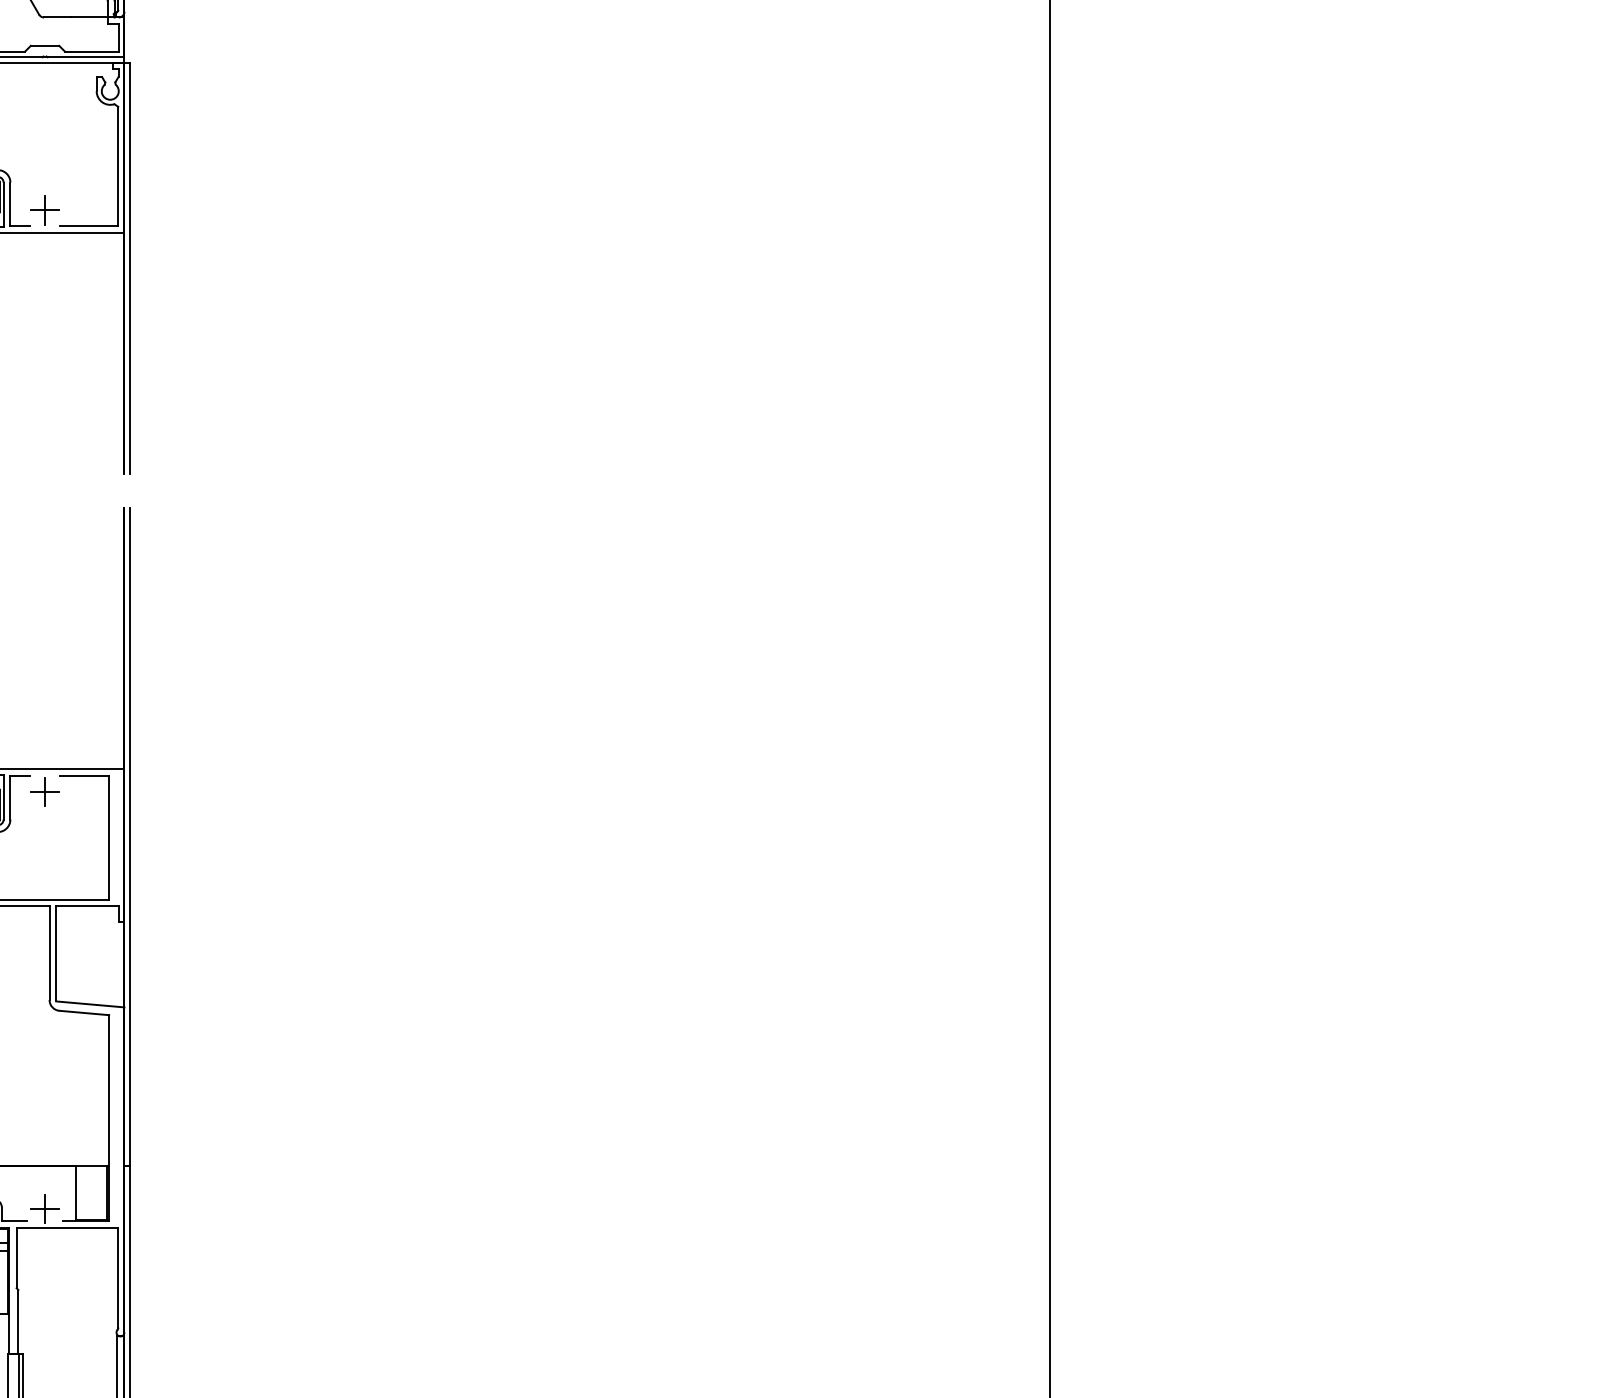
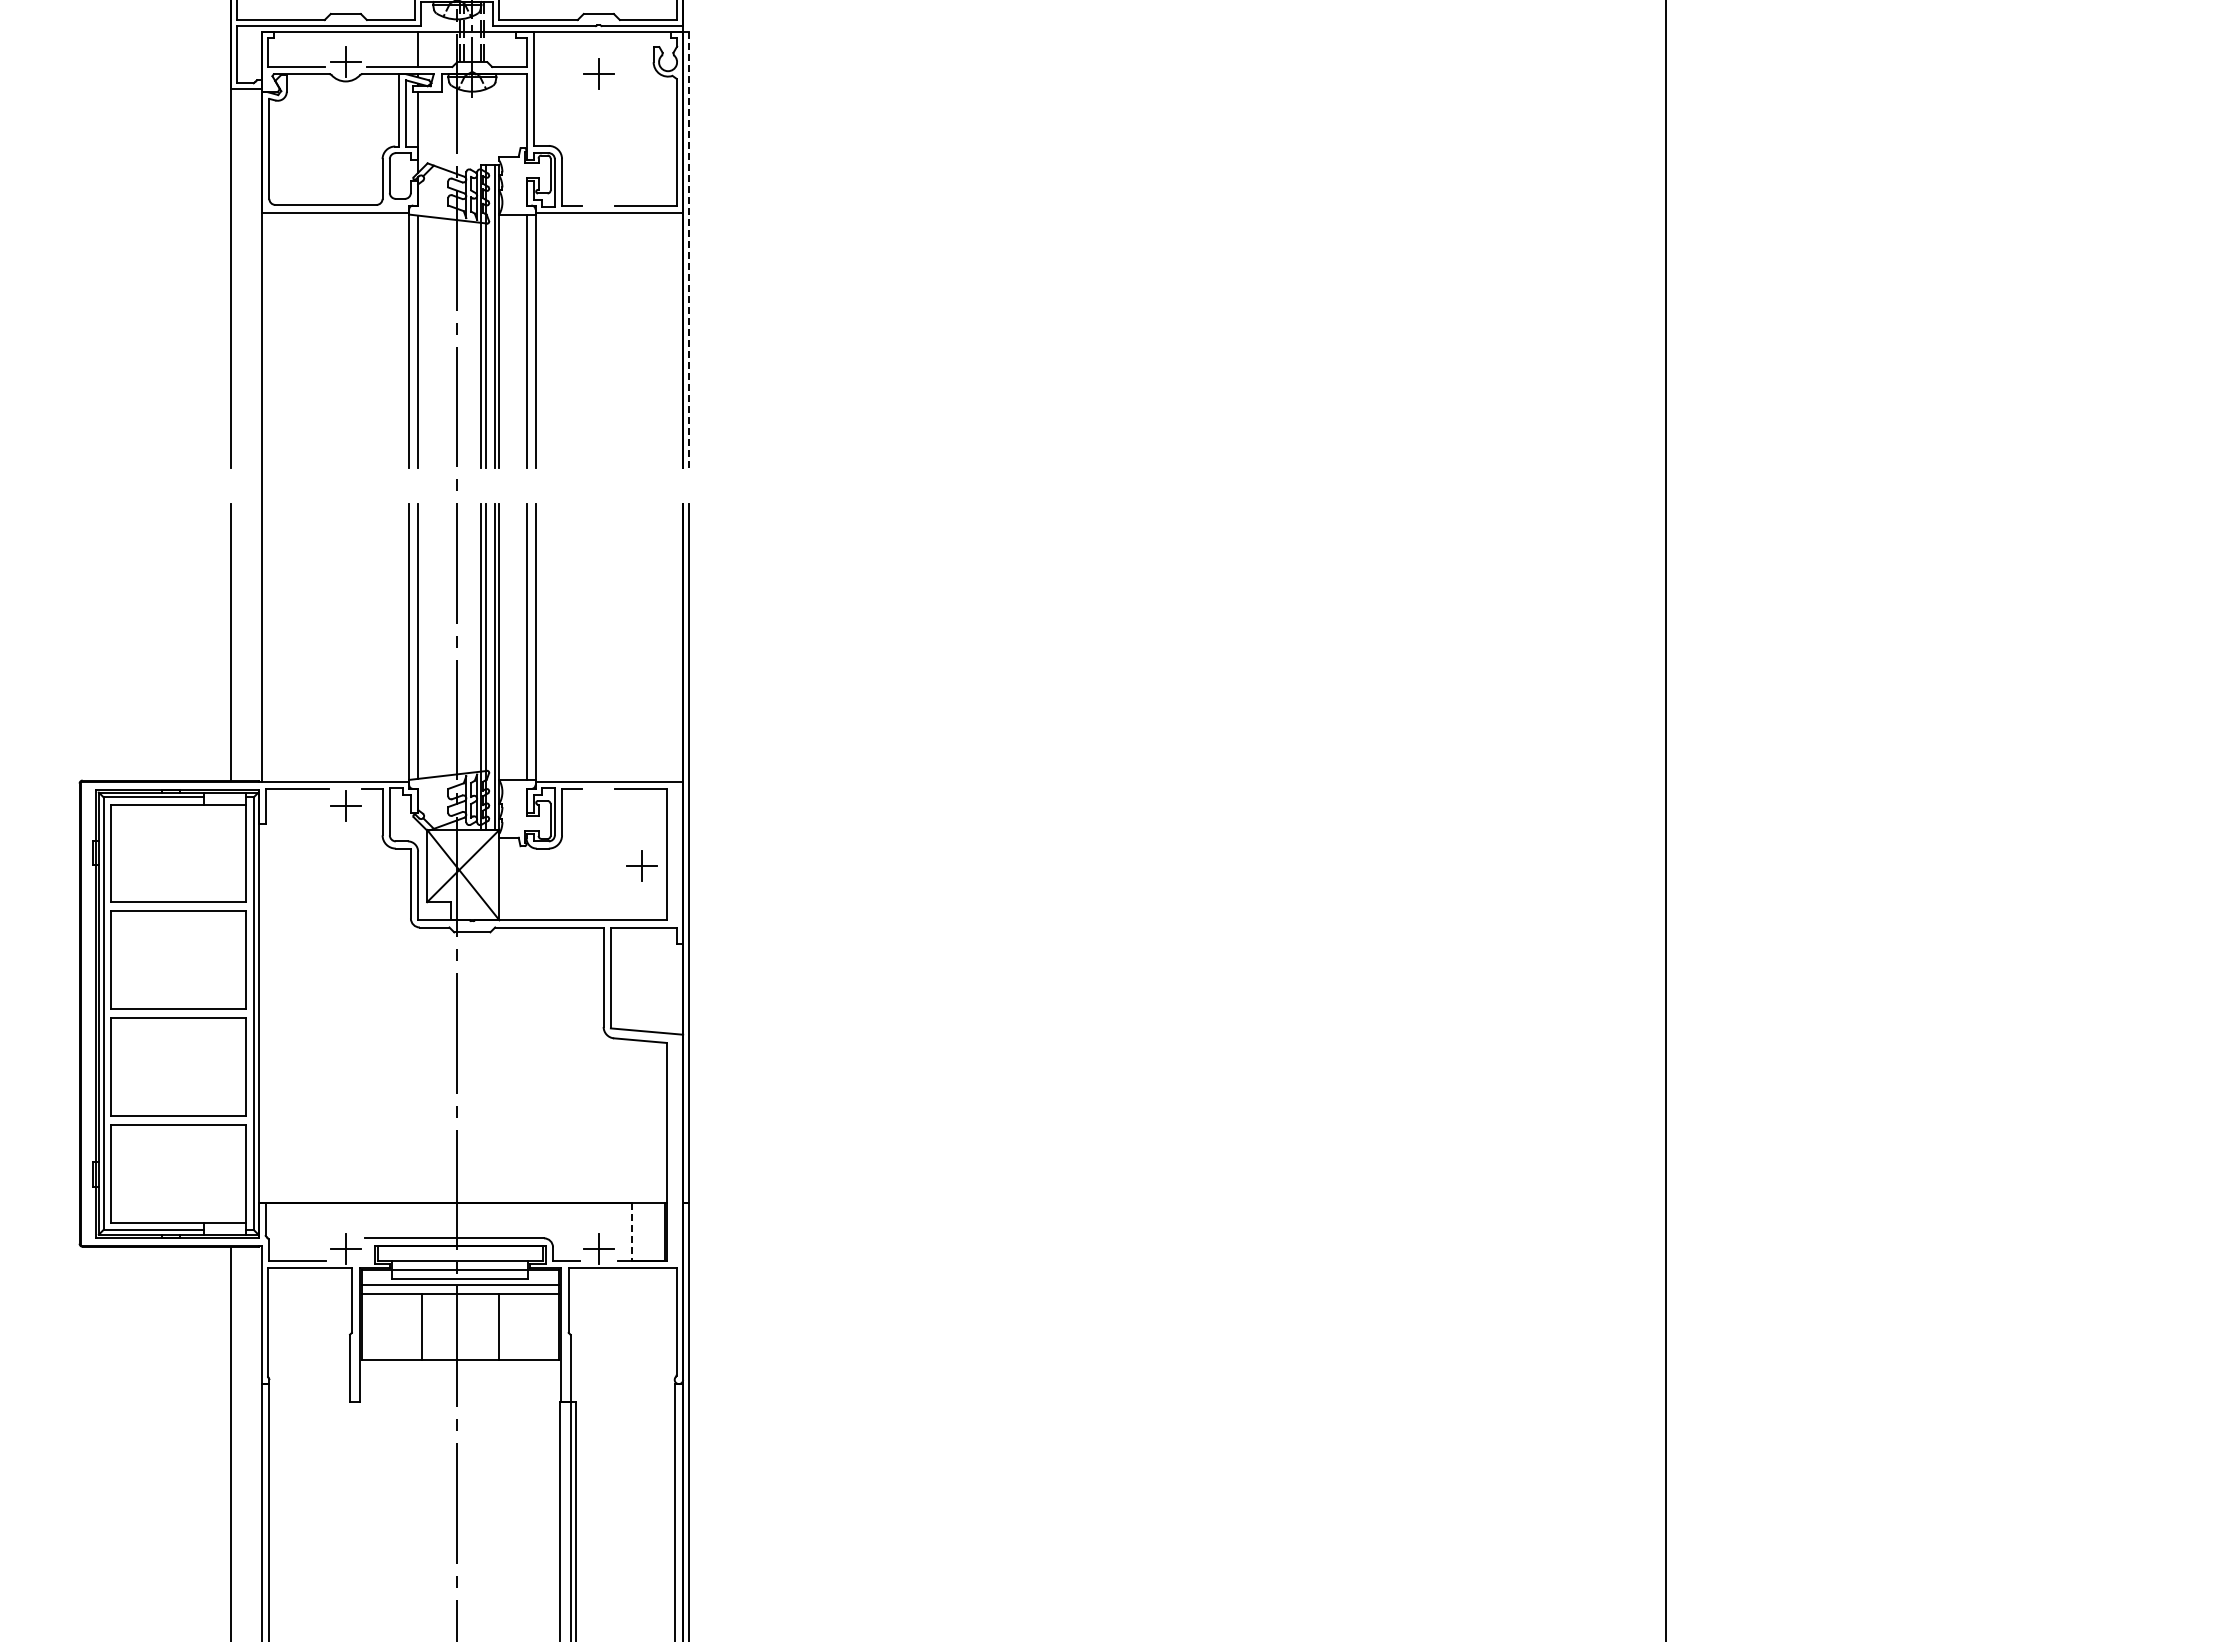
part: (44, 210) -> (598, 73), moved
line: (130, 268) -> (689, 250), solid -> dashed
part: (44, 791) -> (641, 865), moved
line: (75, 1192) -> (631, 1231), solid -> dashed

